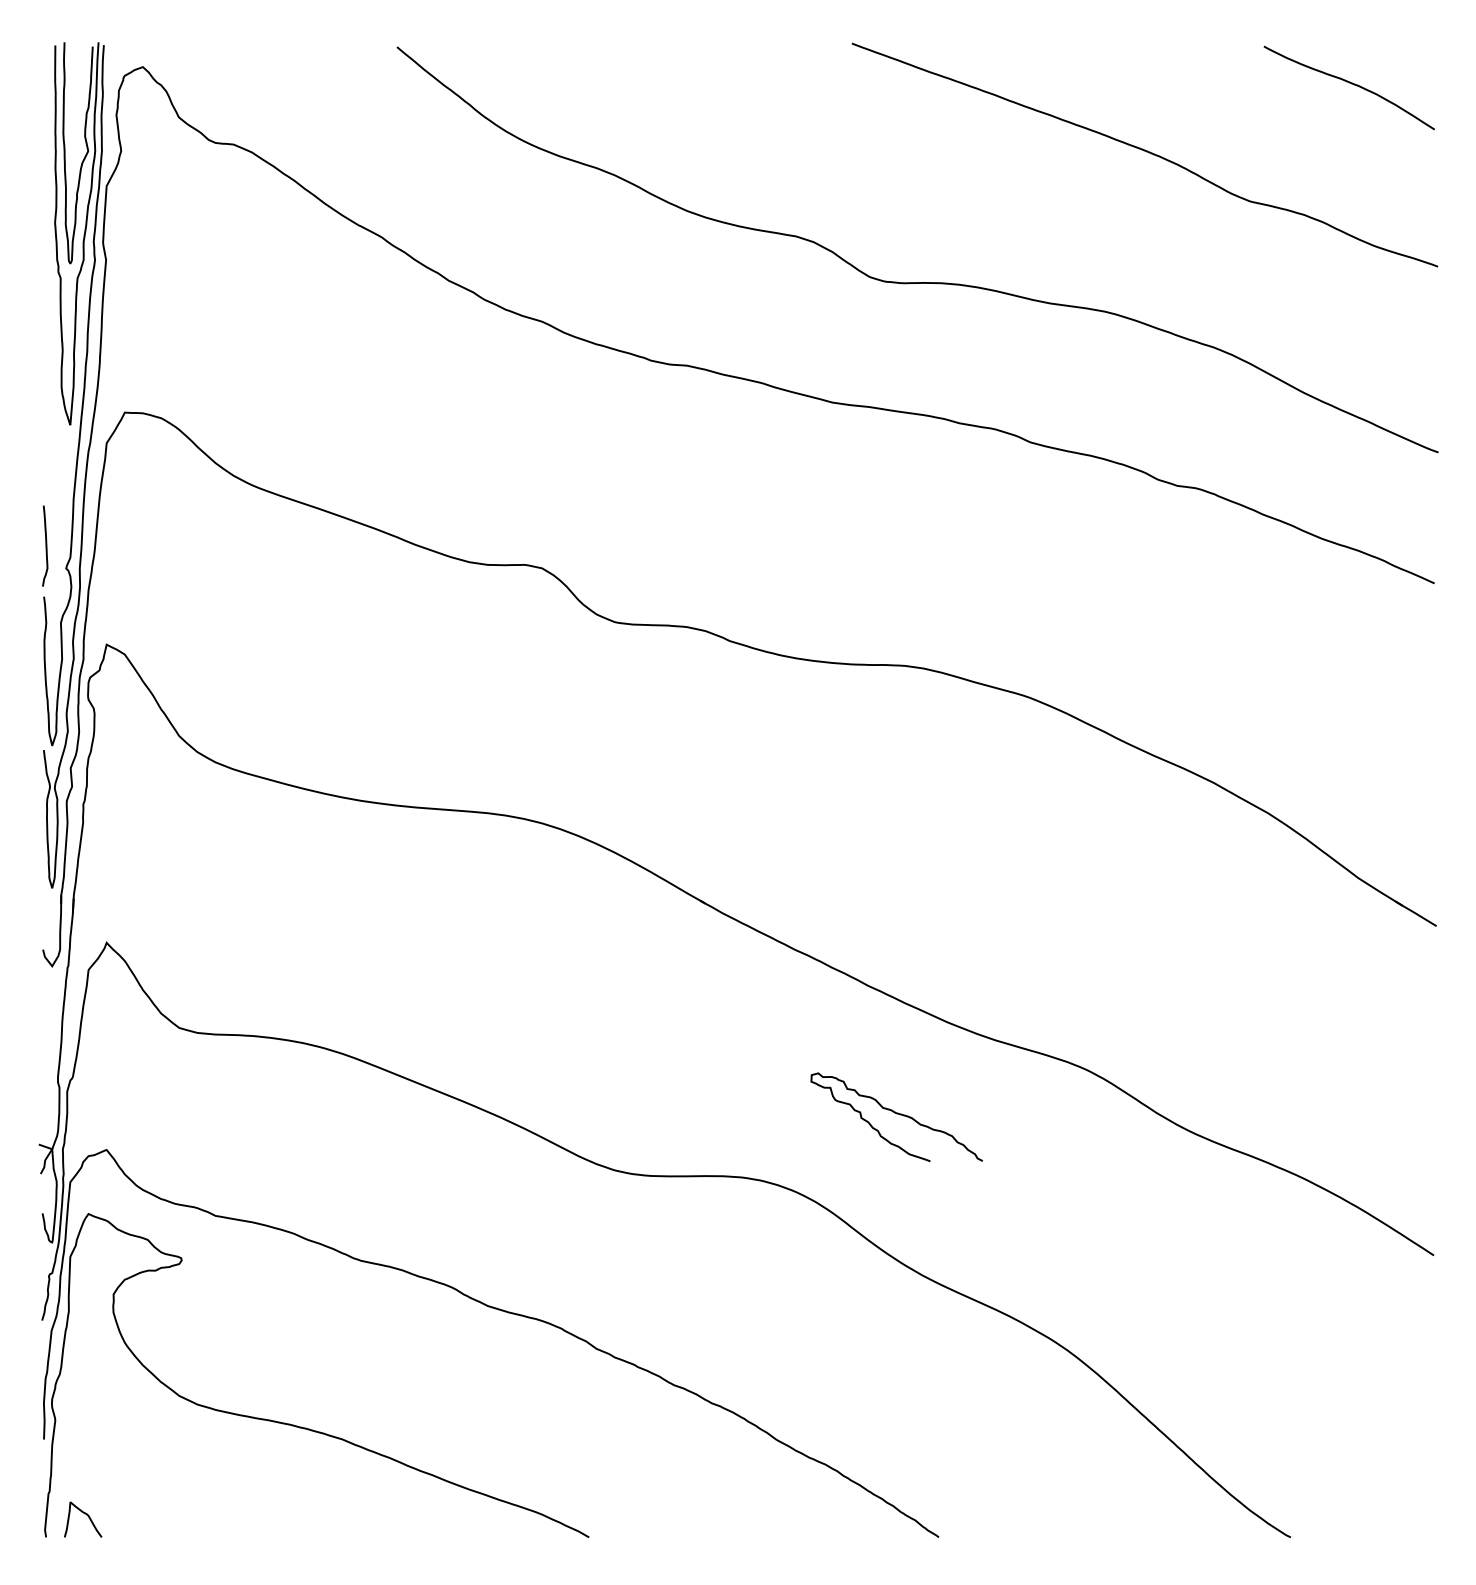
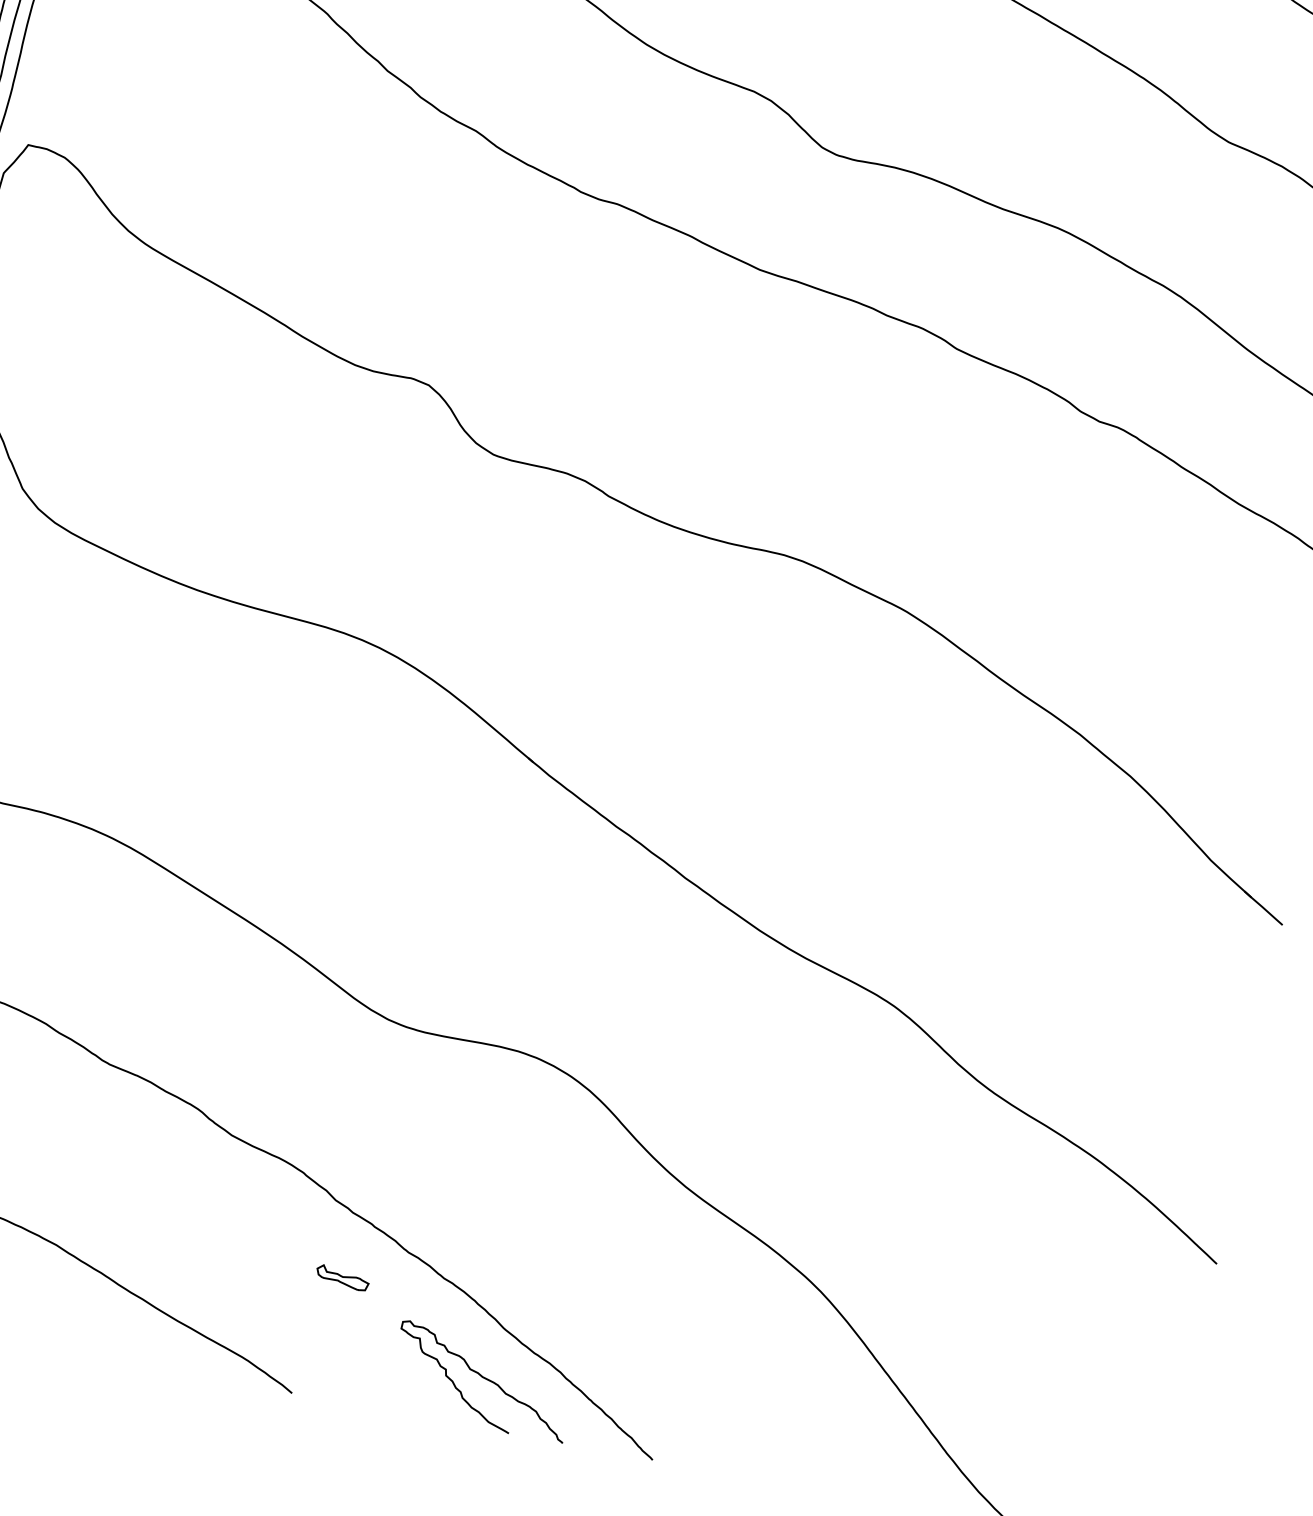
curve: (896, 1114) -> (482, 1378), moved
part: (616, 1419) -> (342, 1276), added

